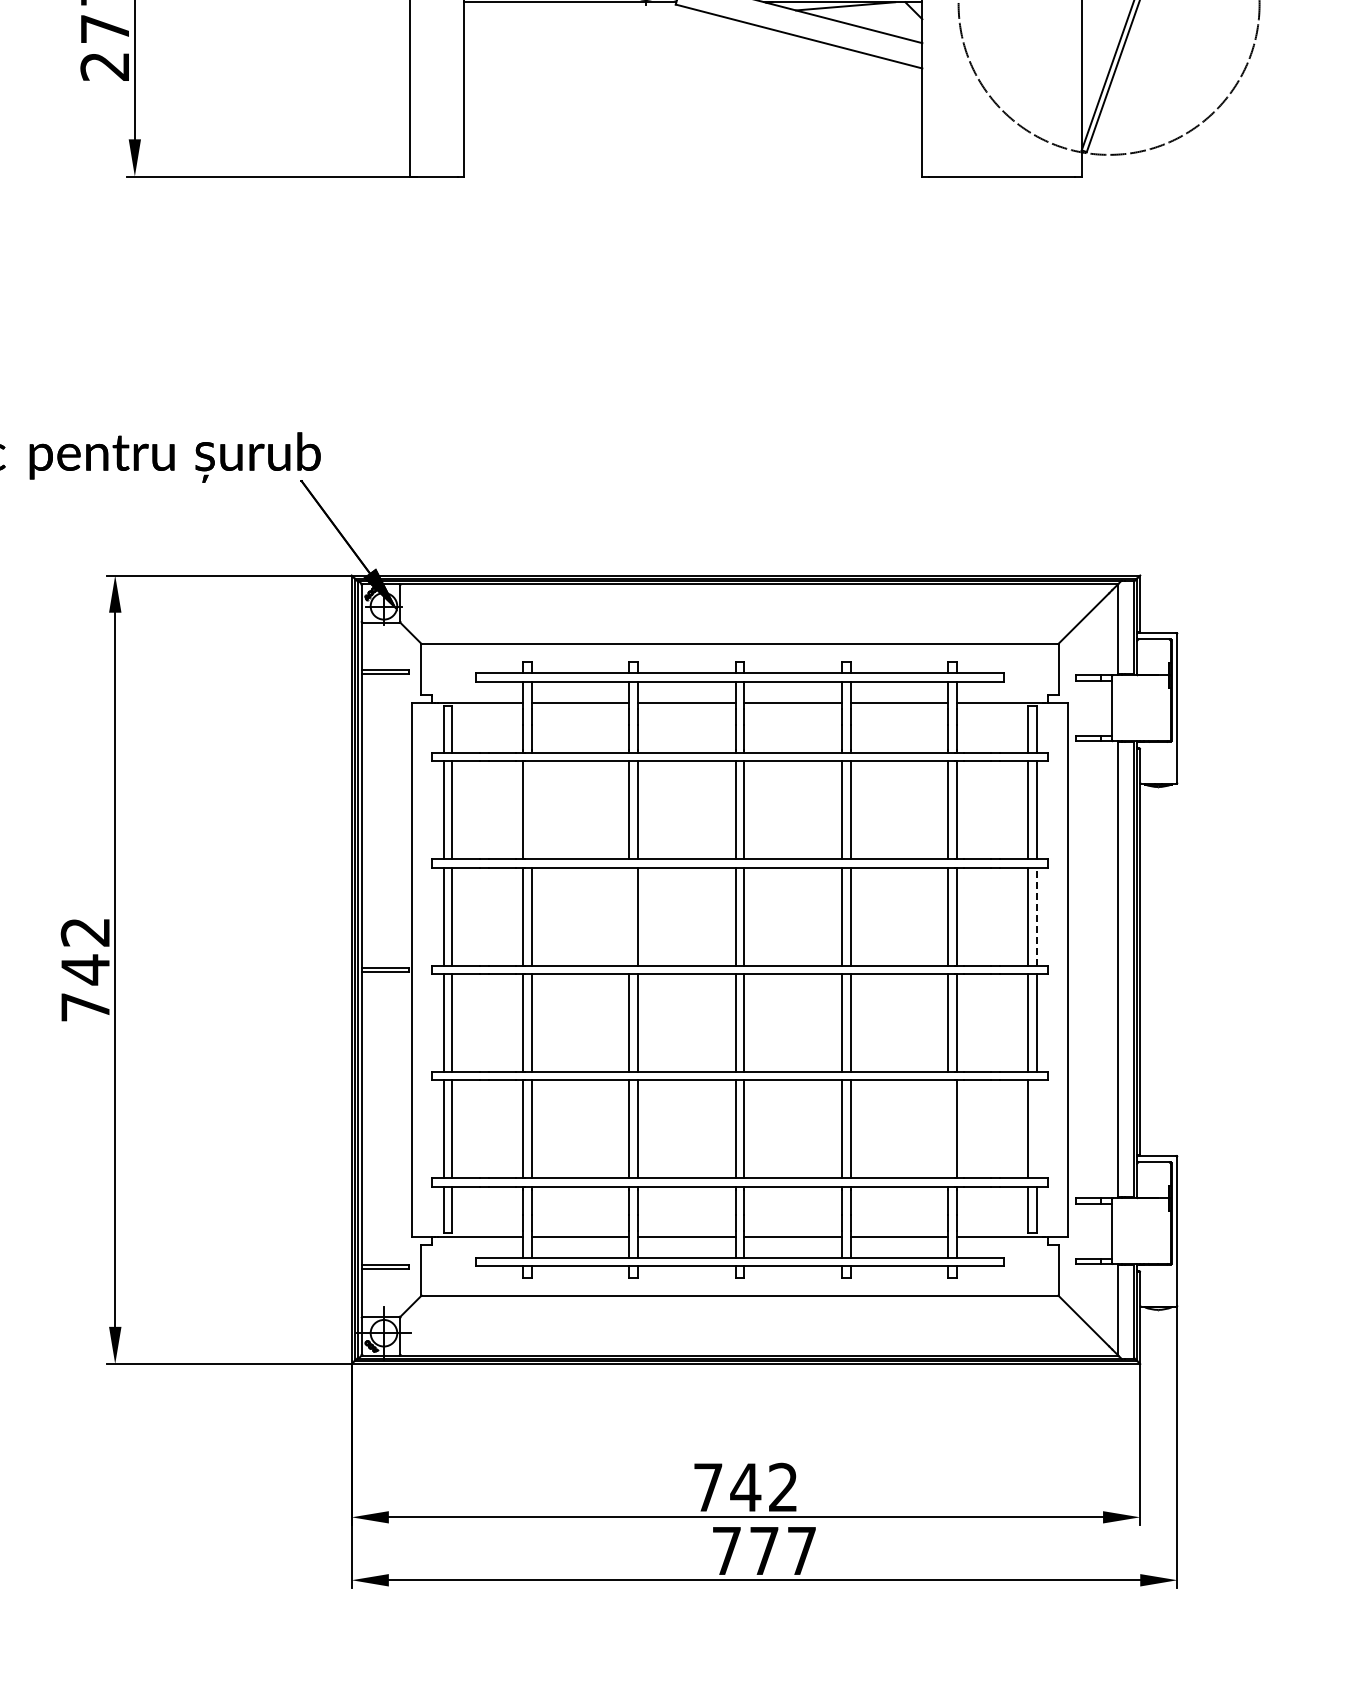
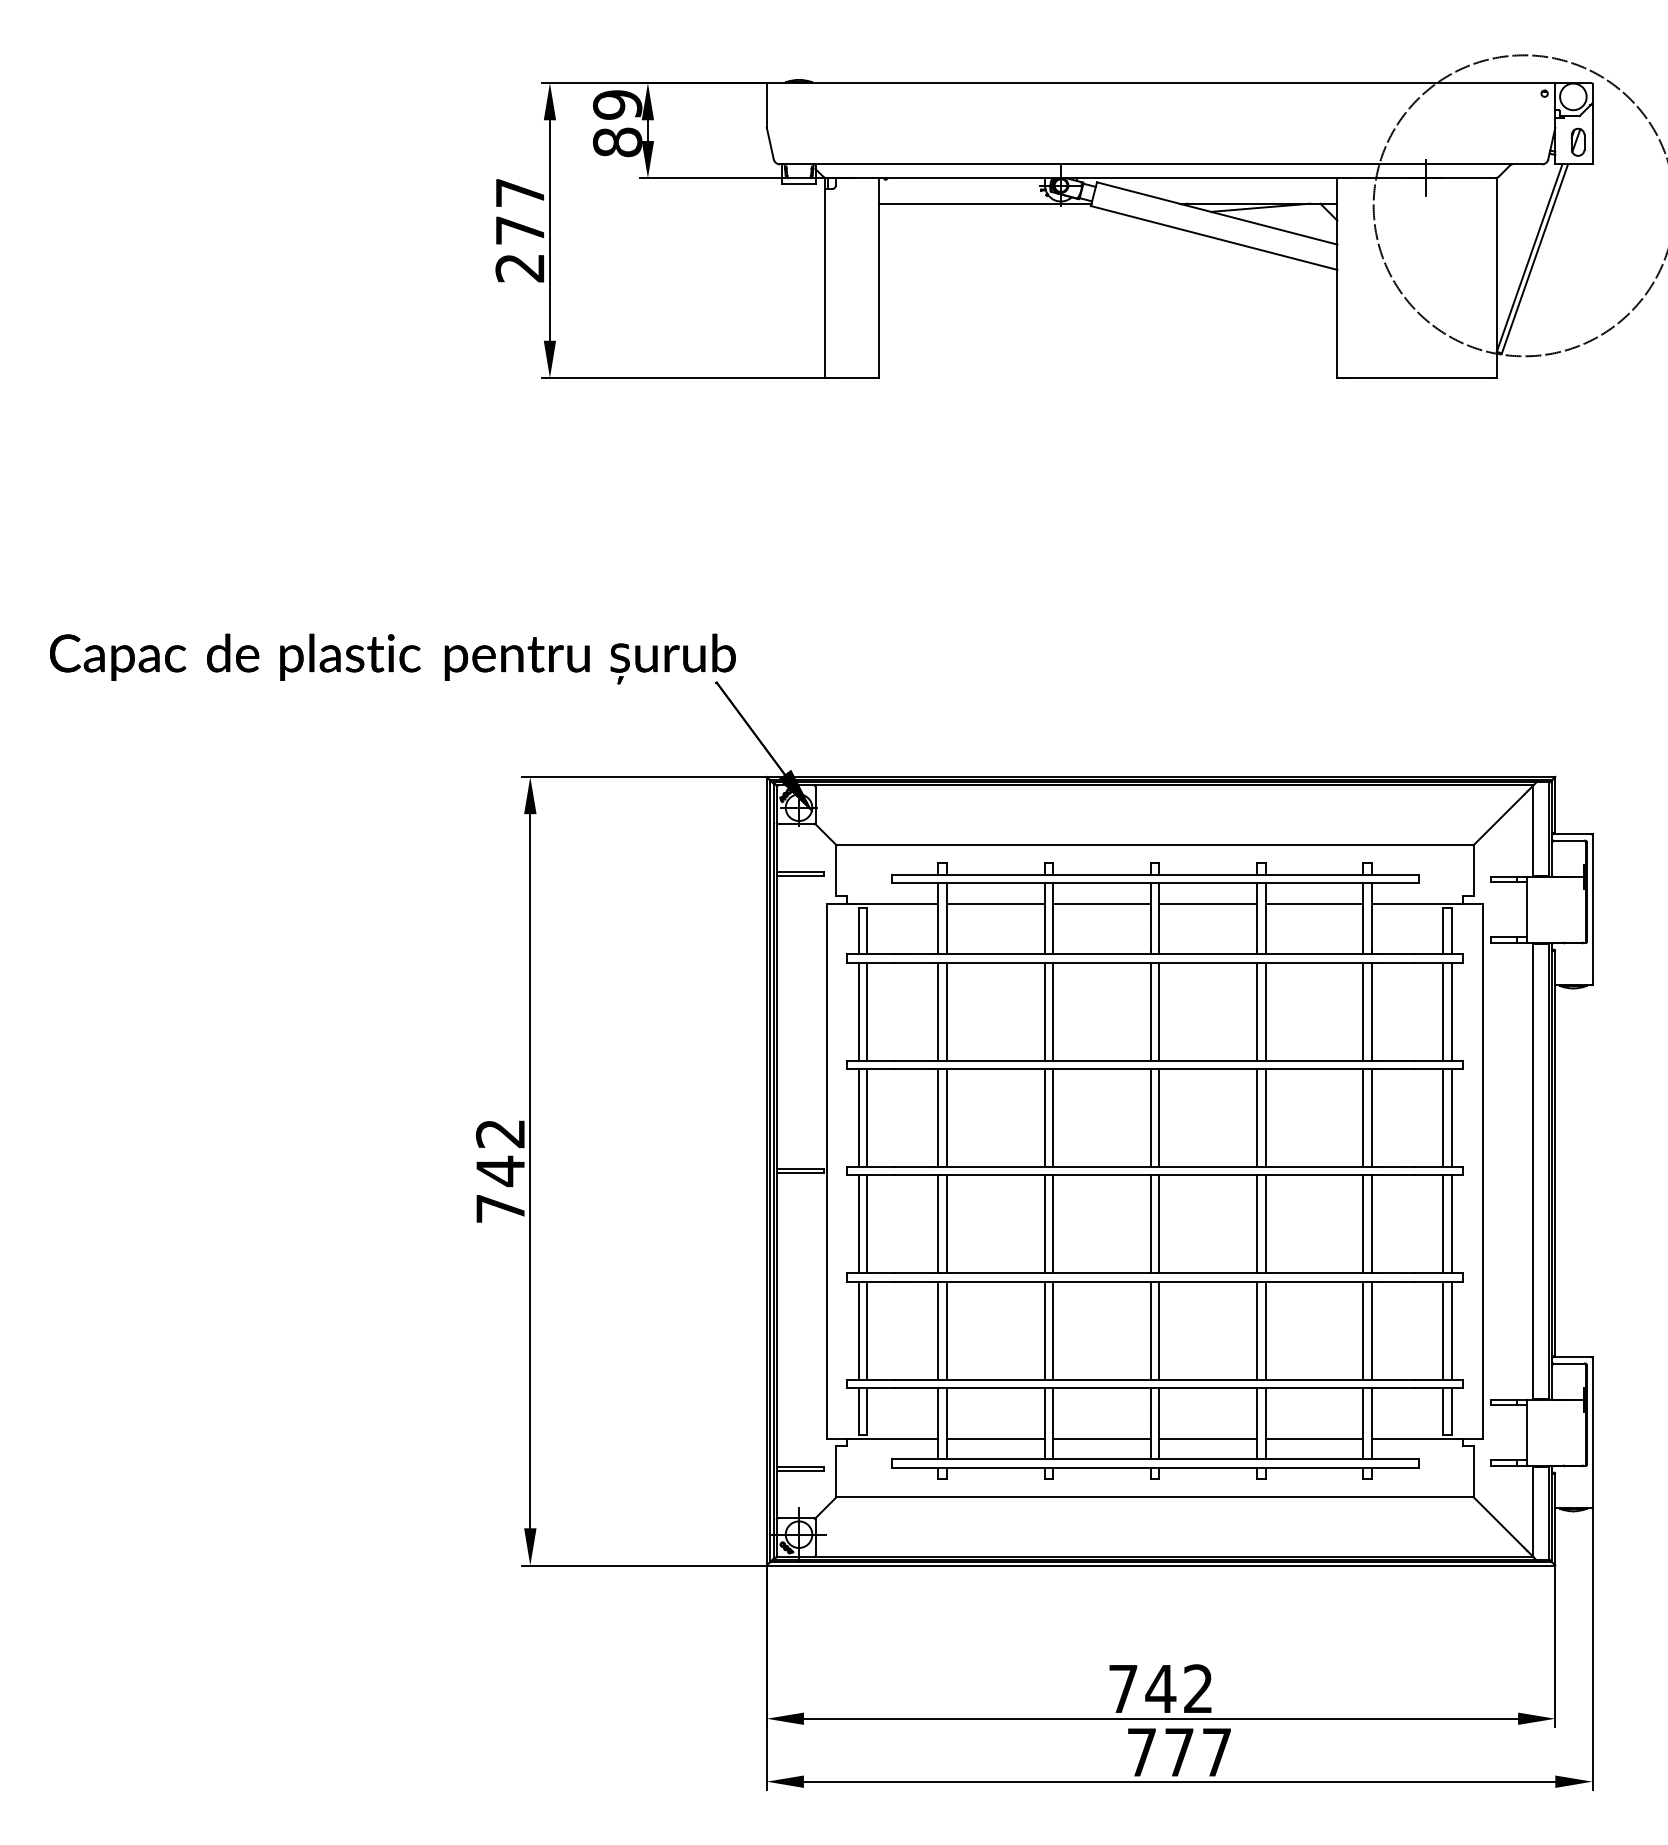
line: (531, 810) -> (946, 1011), added
line: (629, 916) -> (1044, 1117), added
line: (1036, 917) -> (1451, 1118), dashed -> solid
line: (948, 1129) -> (1363, 1330), added
line: (1036, 1129) -> (1451, 1330), added

